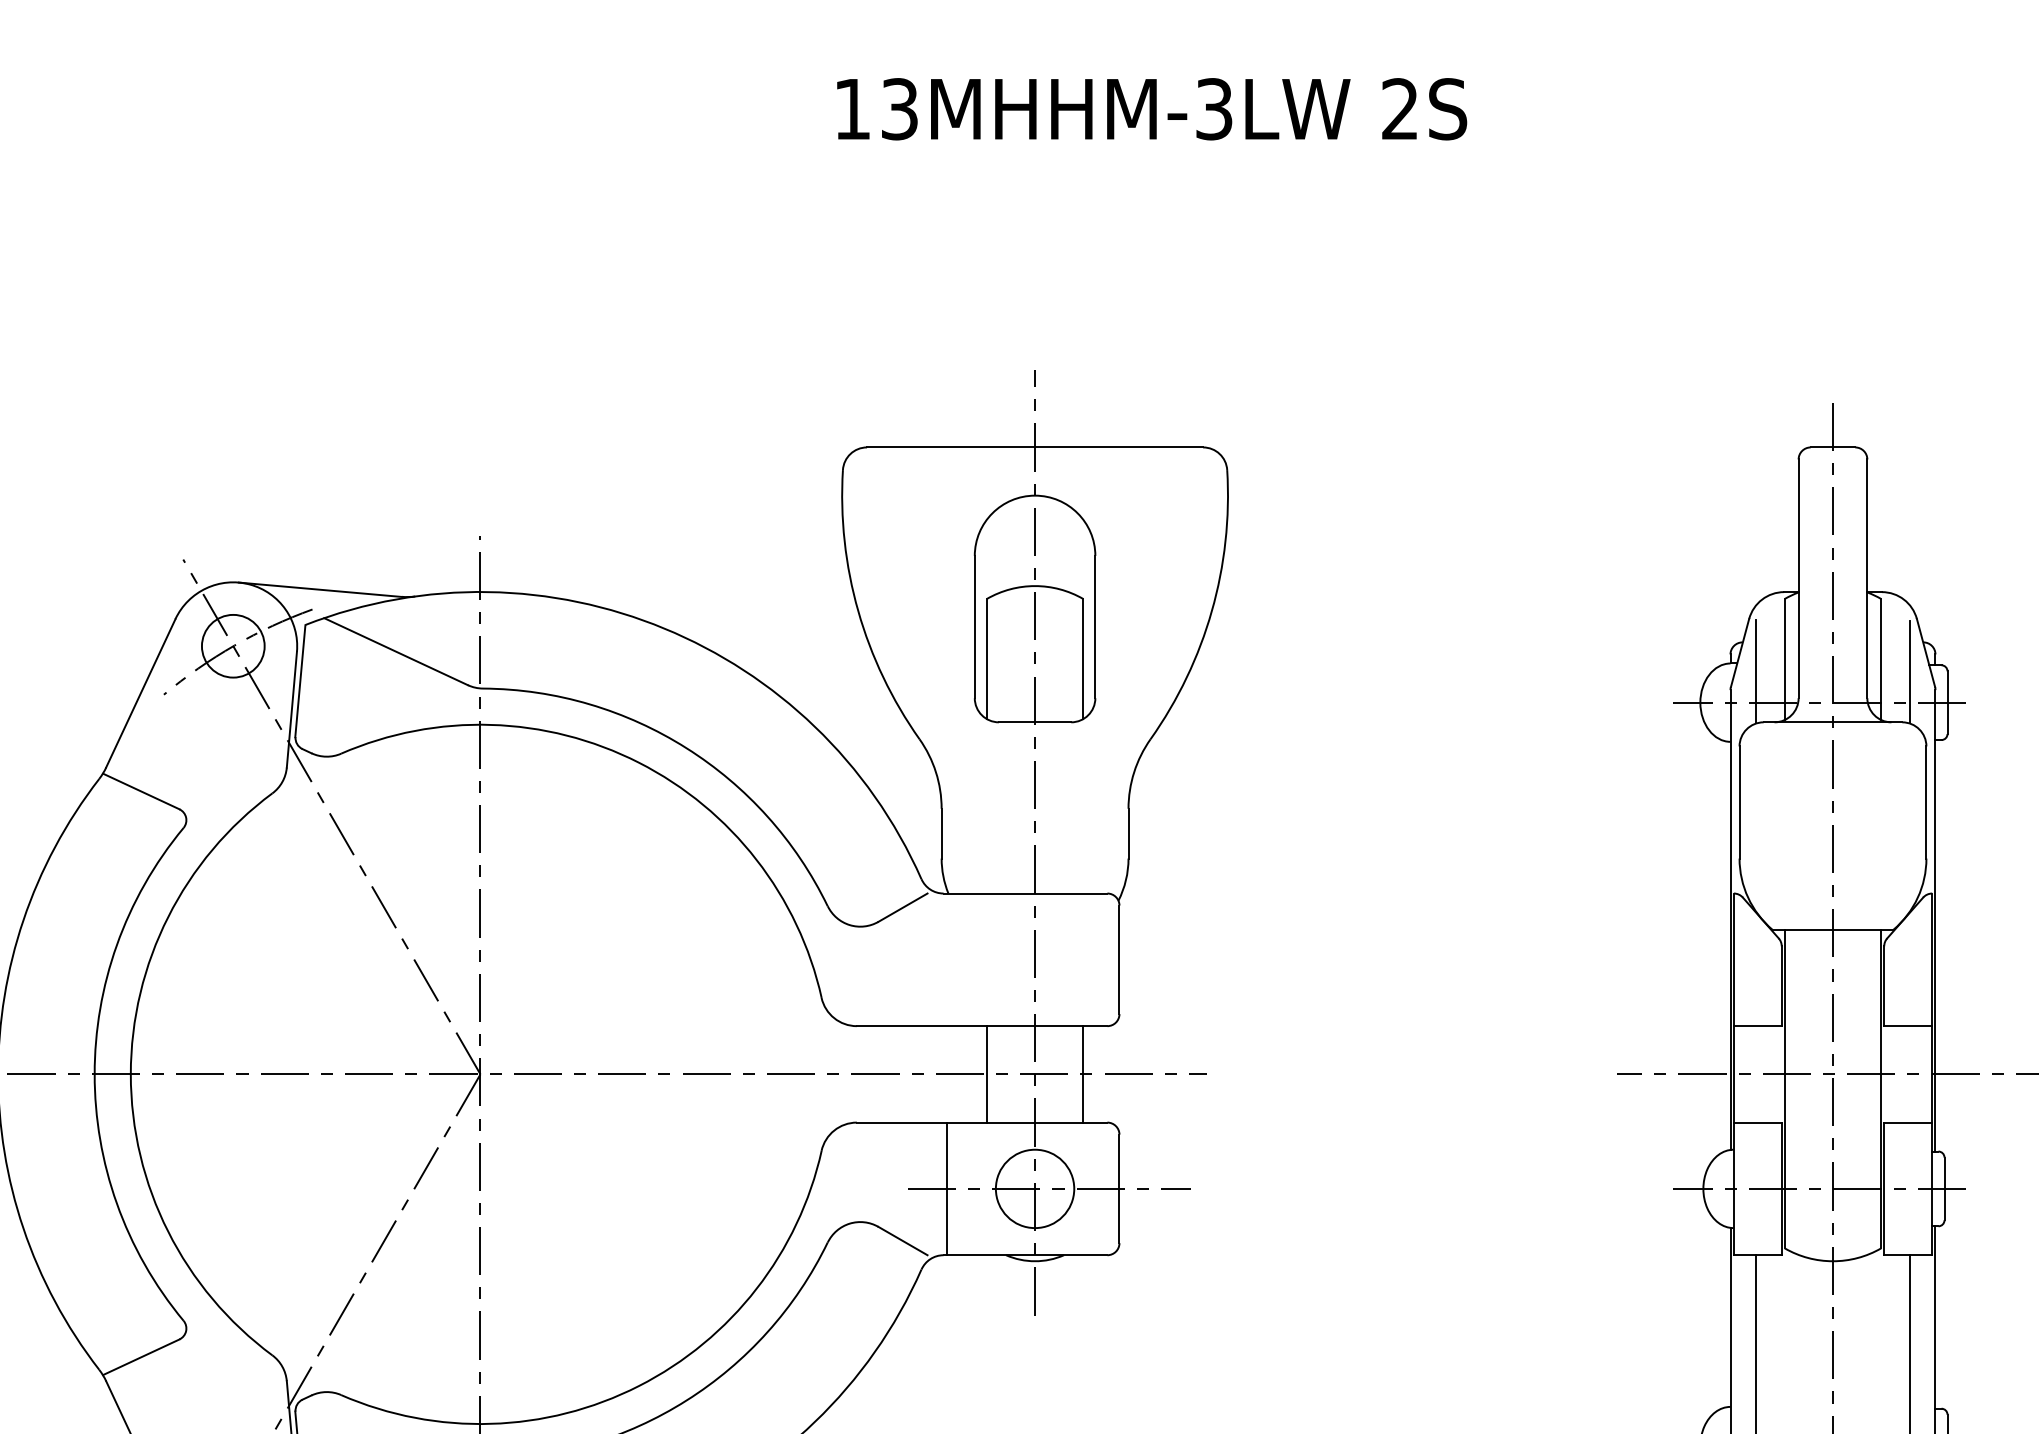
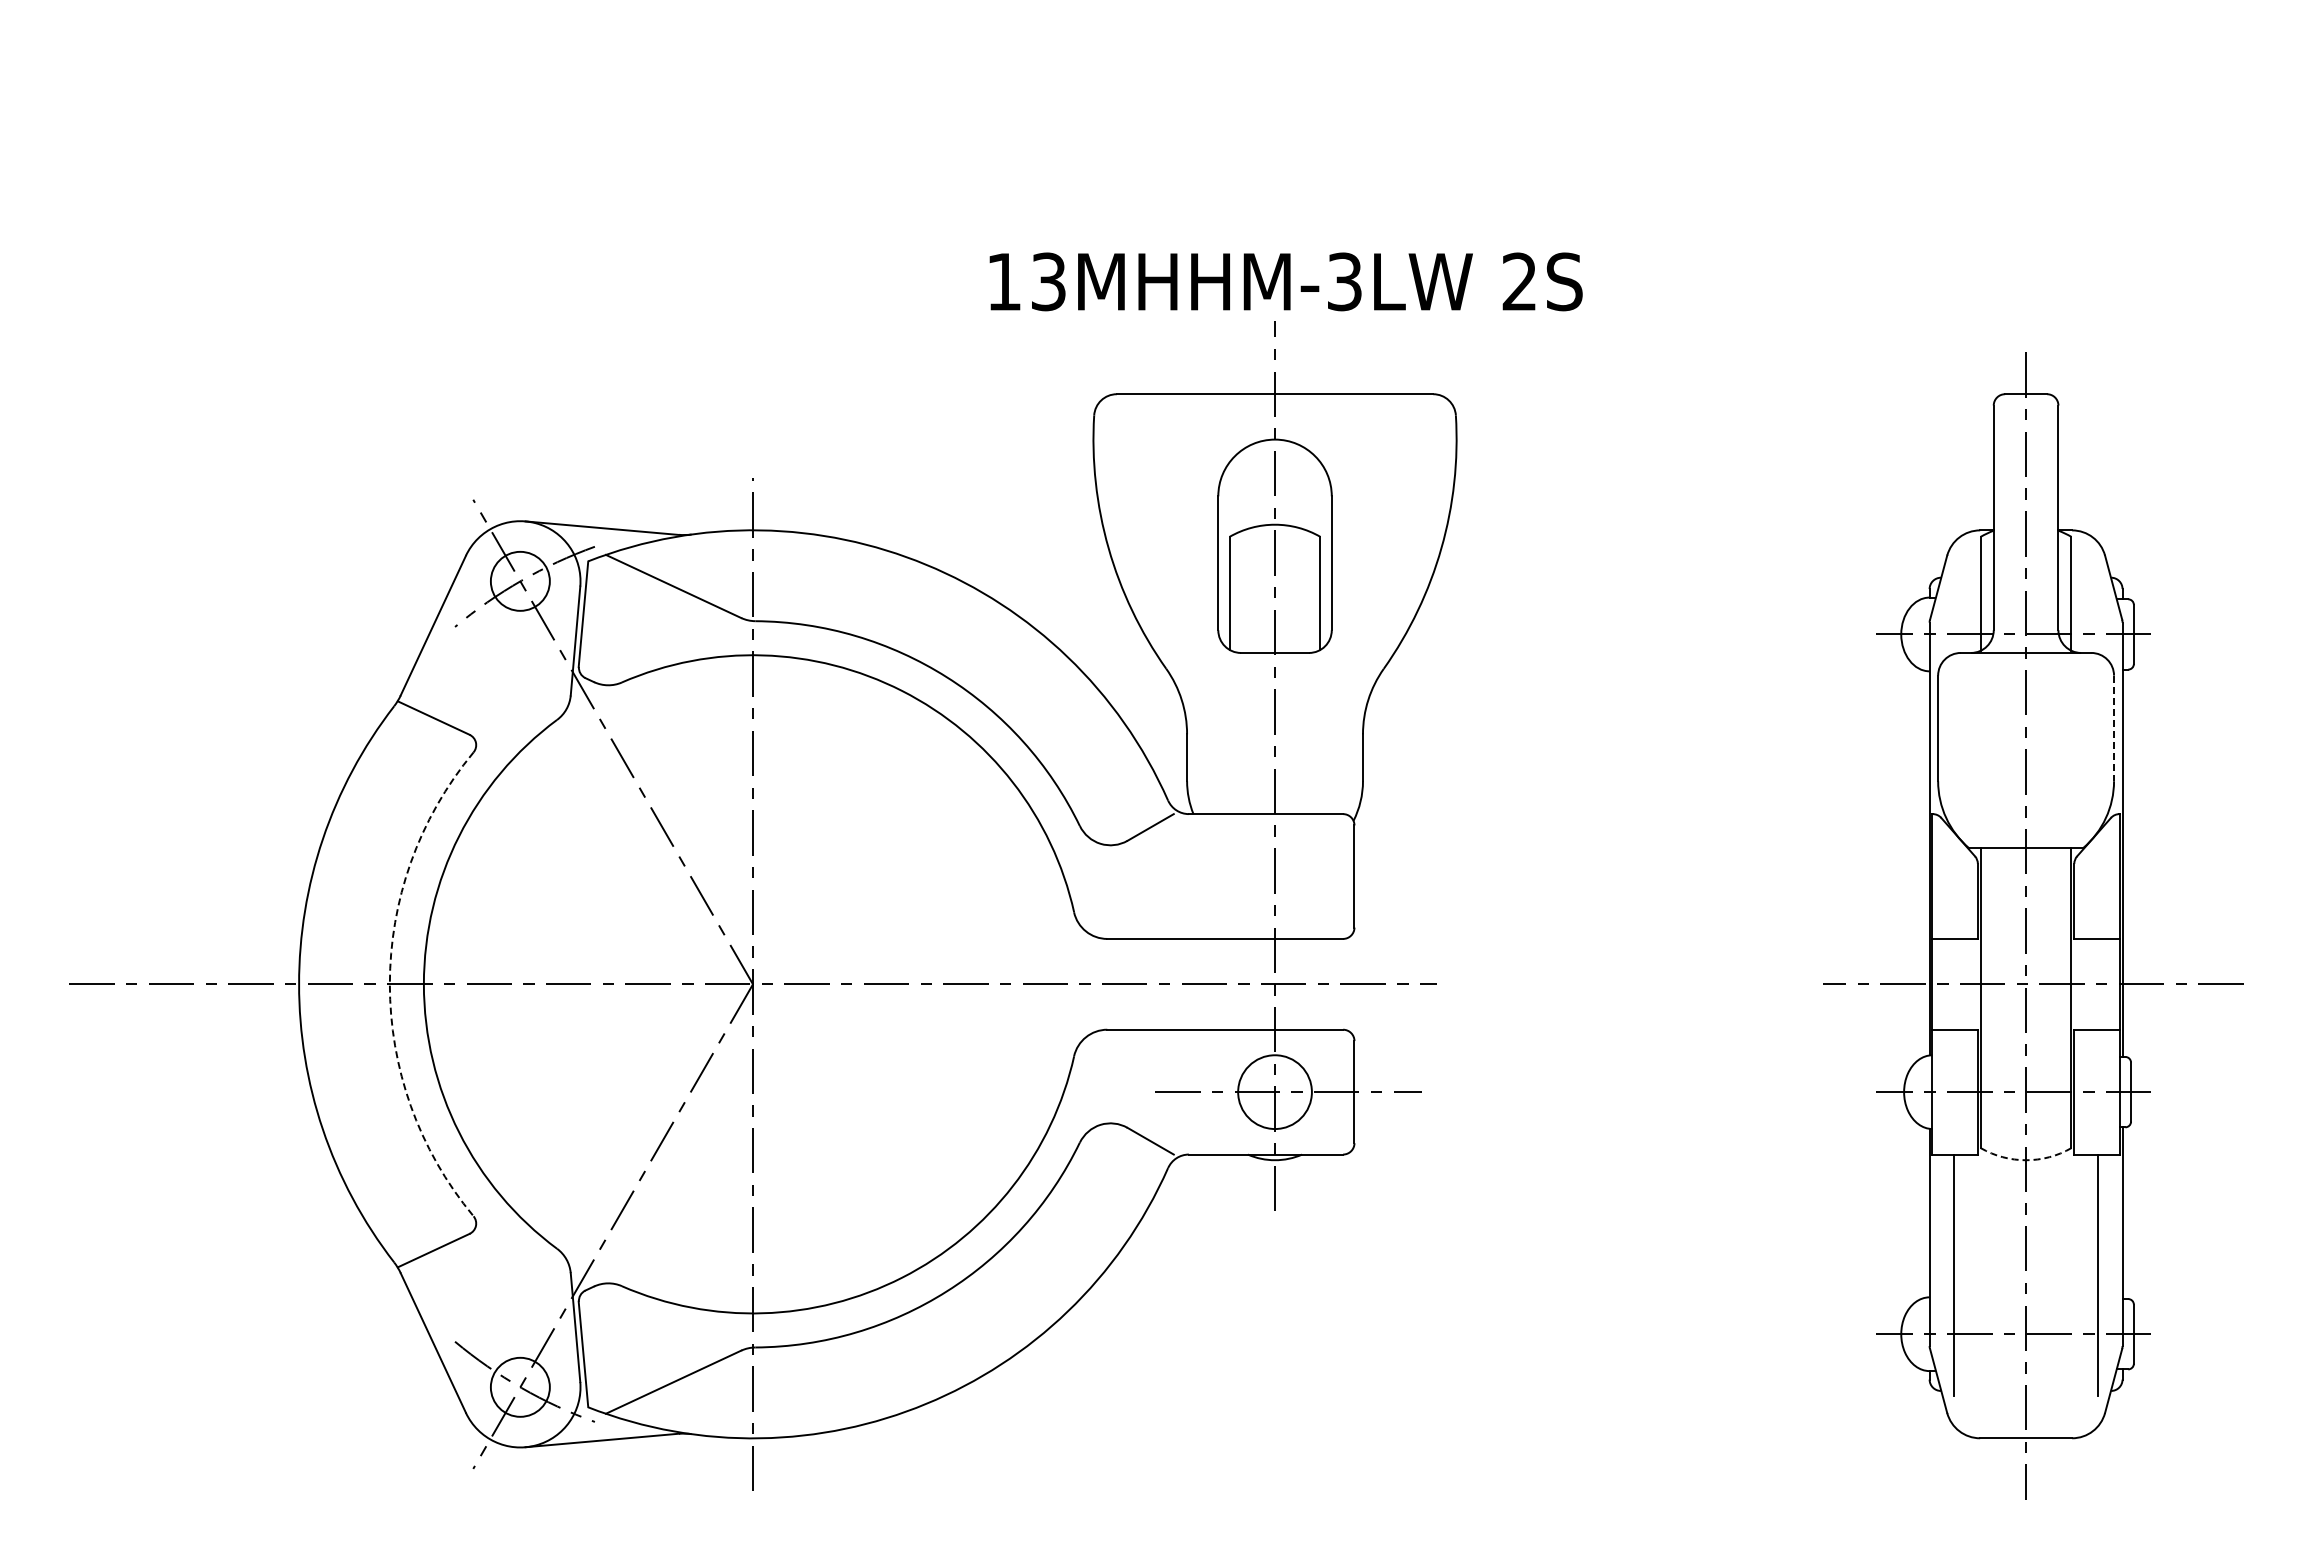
text: (1151, 108) -> (1285, 281), moved
line: (1756, 670) -> (1954, 604), removed
line: (1909, 671) -> (2098, 605), removed
line: (1926, 802) -> (2114, 728), solid -> dashed
line: (986, 1073) -> (1229, 983), removed
line: (1083, 1073) -> (1320, 983), removed
arc: (94, 1074) -> (389, 984), solid -> dashed
line: (947, 1188) -> (1192, 1091), removed
arc: (1833, 1261) -> (2026, 1160), solid -> dashed

